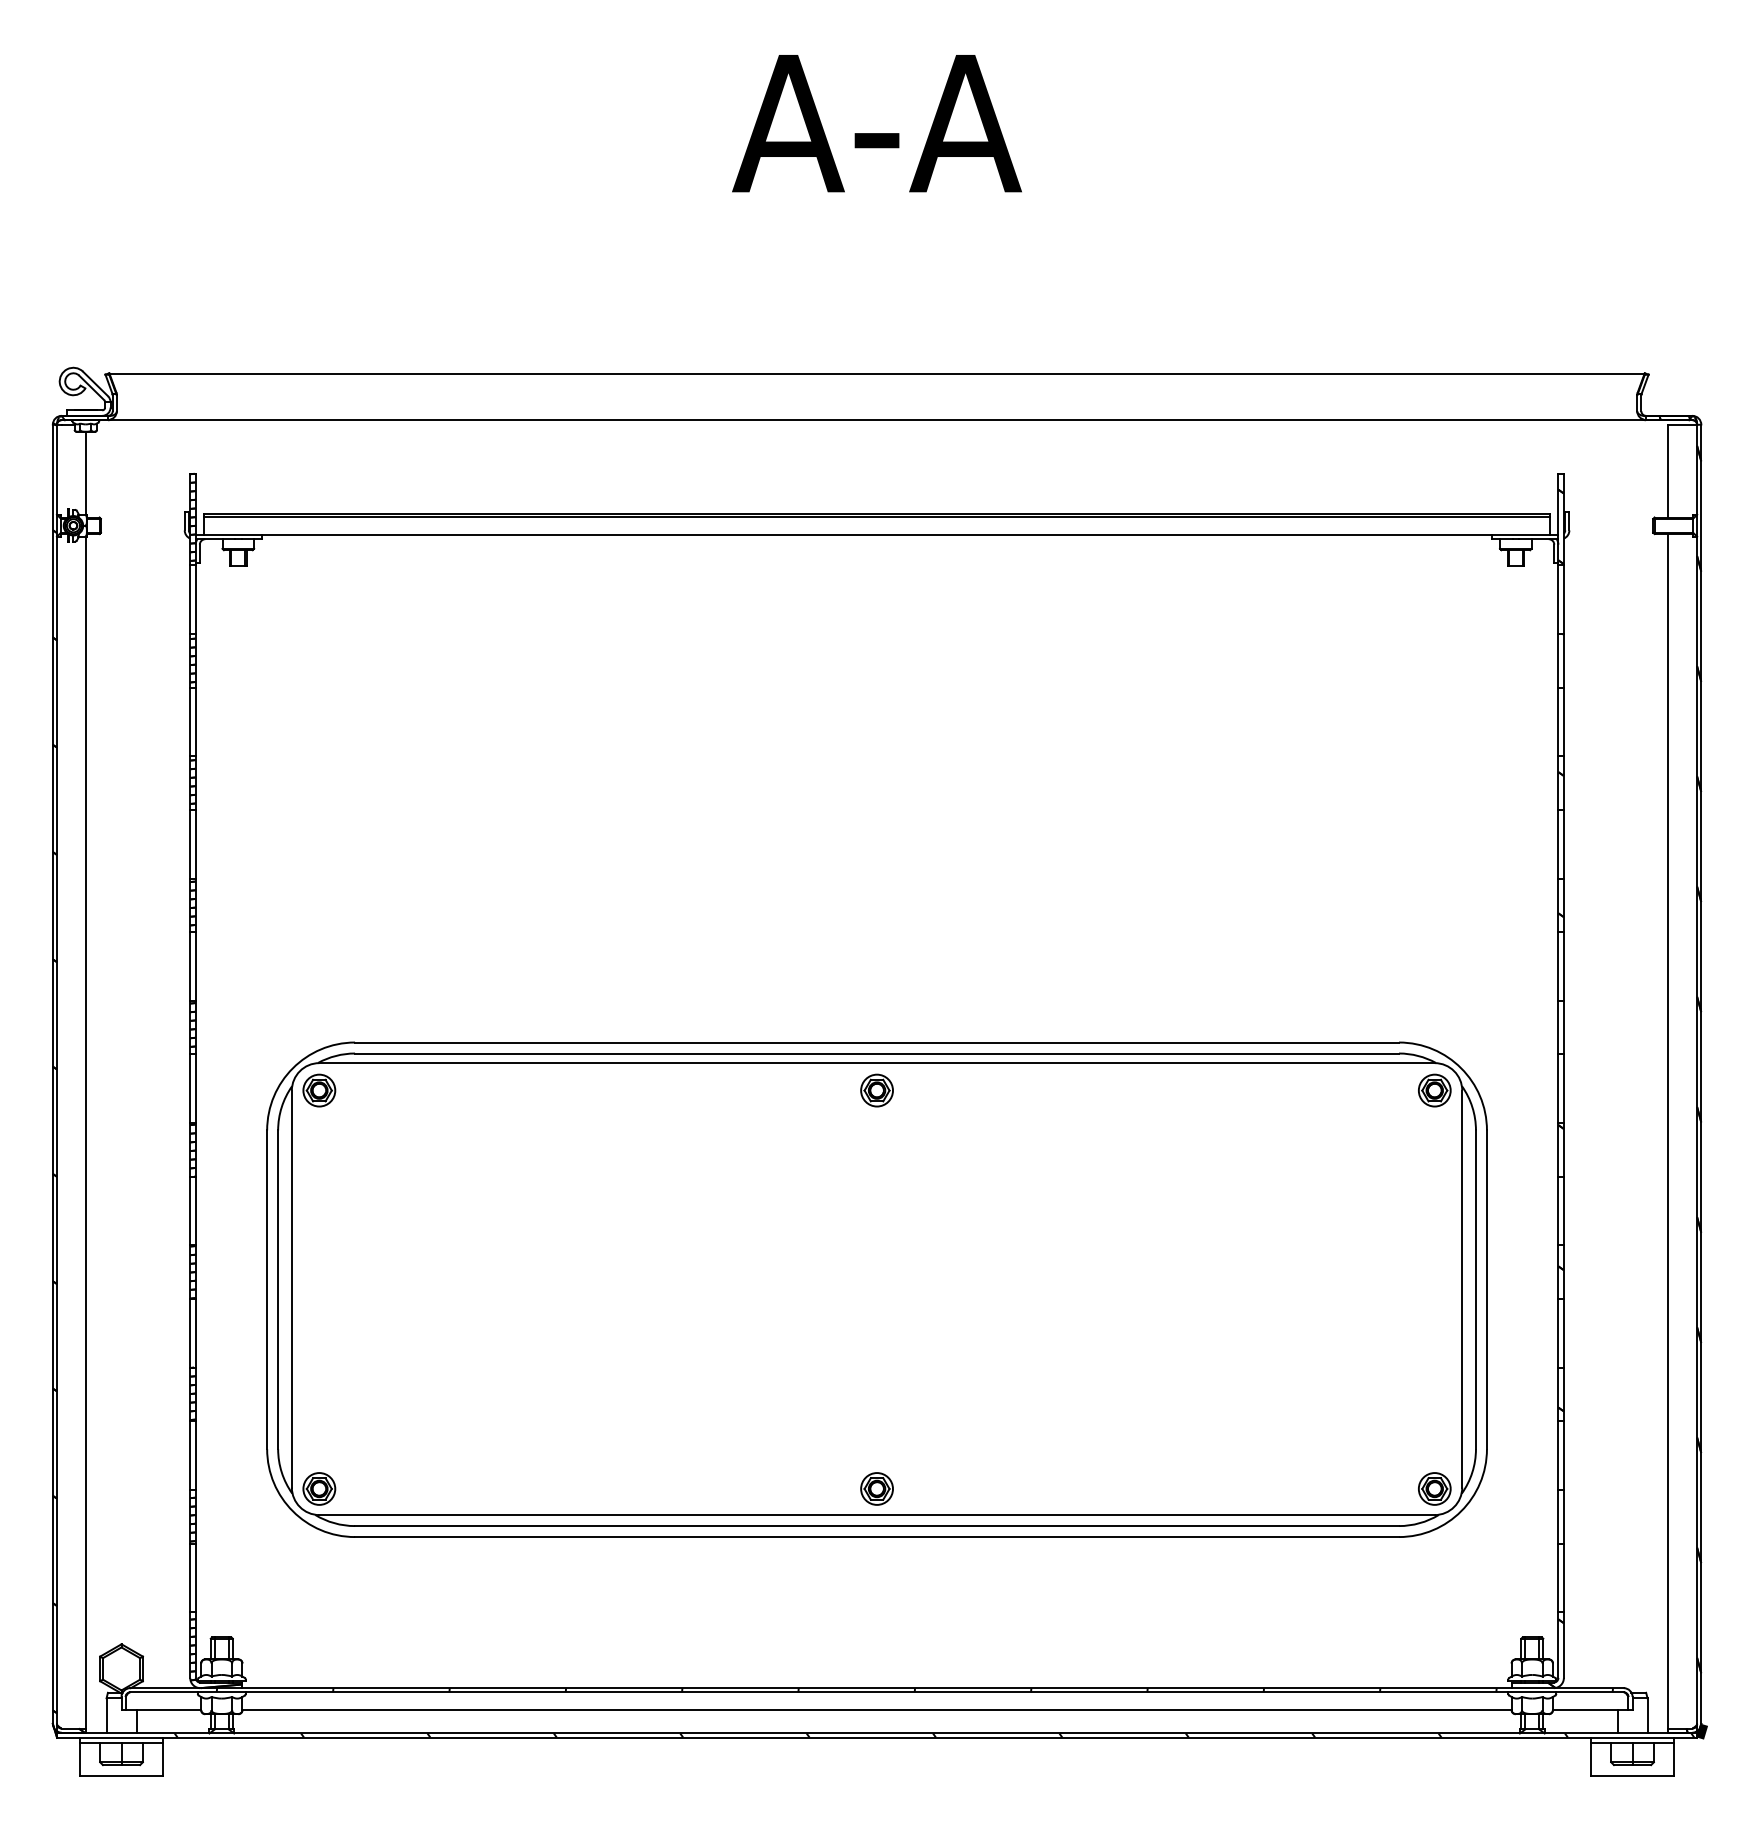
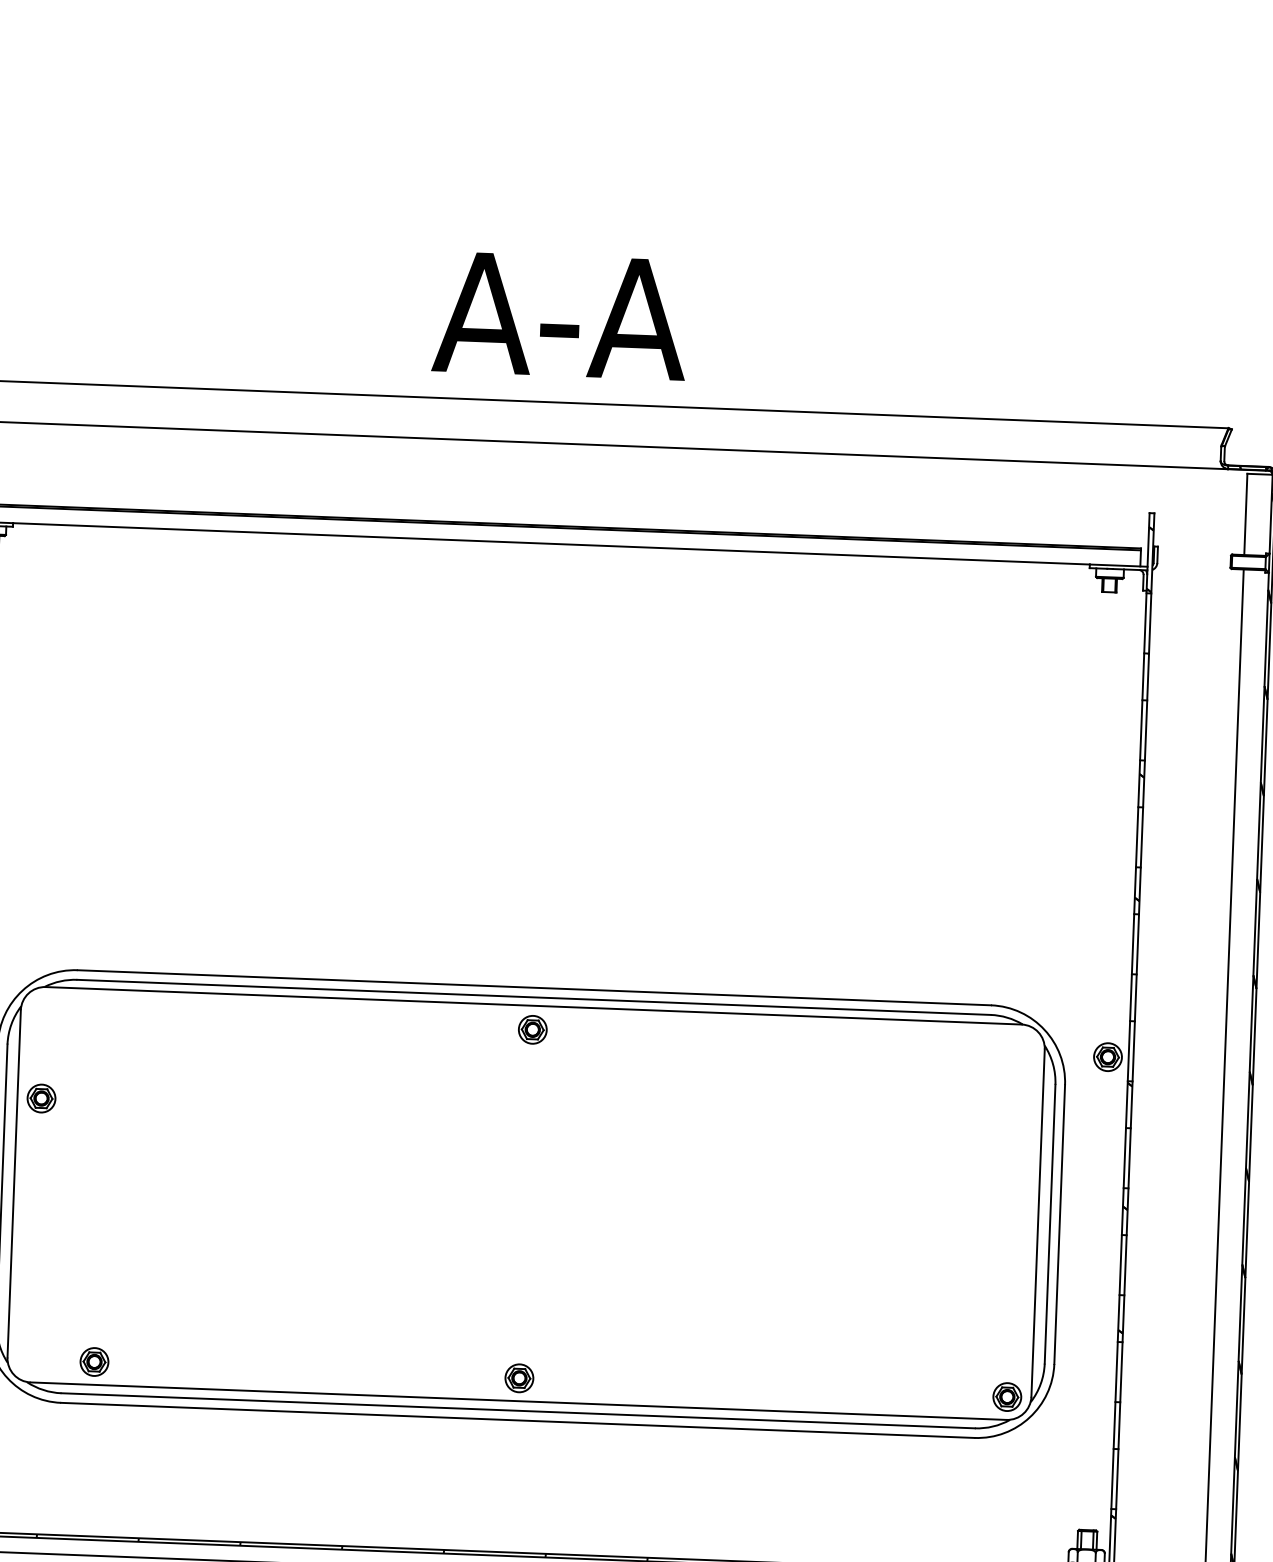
text: (876, 123) -> (559, 315), moved
part: (319, 1090) -> (41, 1098), moved
part: (1434, 1090) -> (1107, 1057), moved
part: (319, 1488) -> (94, 1361), moved

